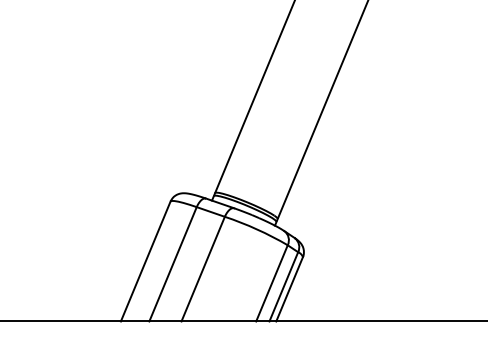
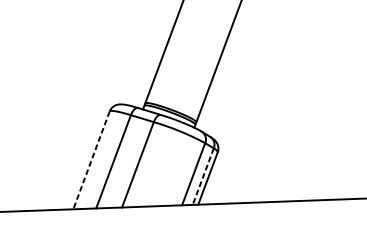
line: (145, 261) -> (91, 160), solid -> dashed
line: (283, 287) -> (203, 177), solid -> dashed

